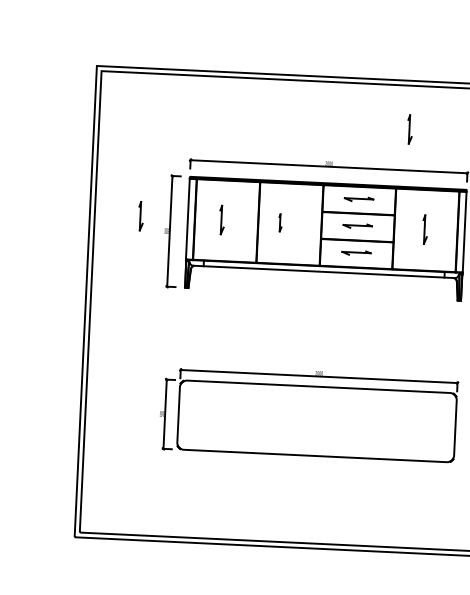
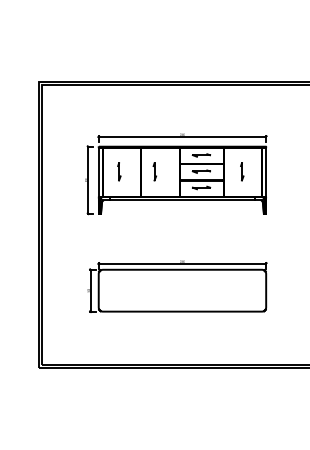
part: (410, 128) -> (230, 111), removed
part: (141, 215) -> (70, 171), removed
part: (280, 222) -> (154, 171), size x1.67

